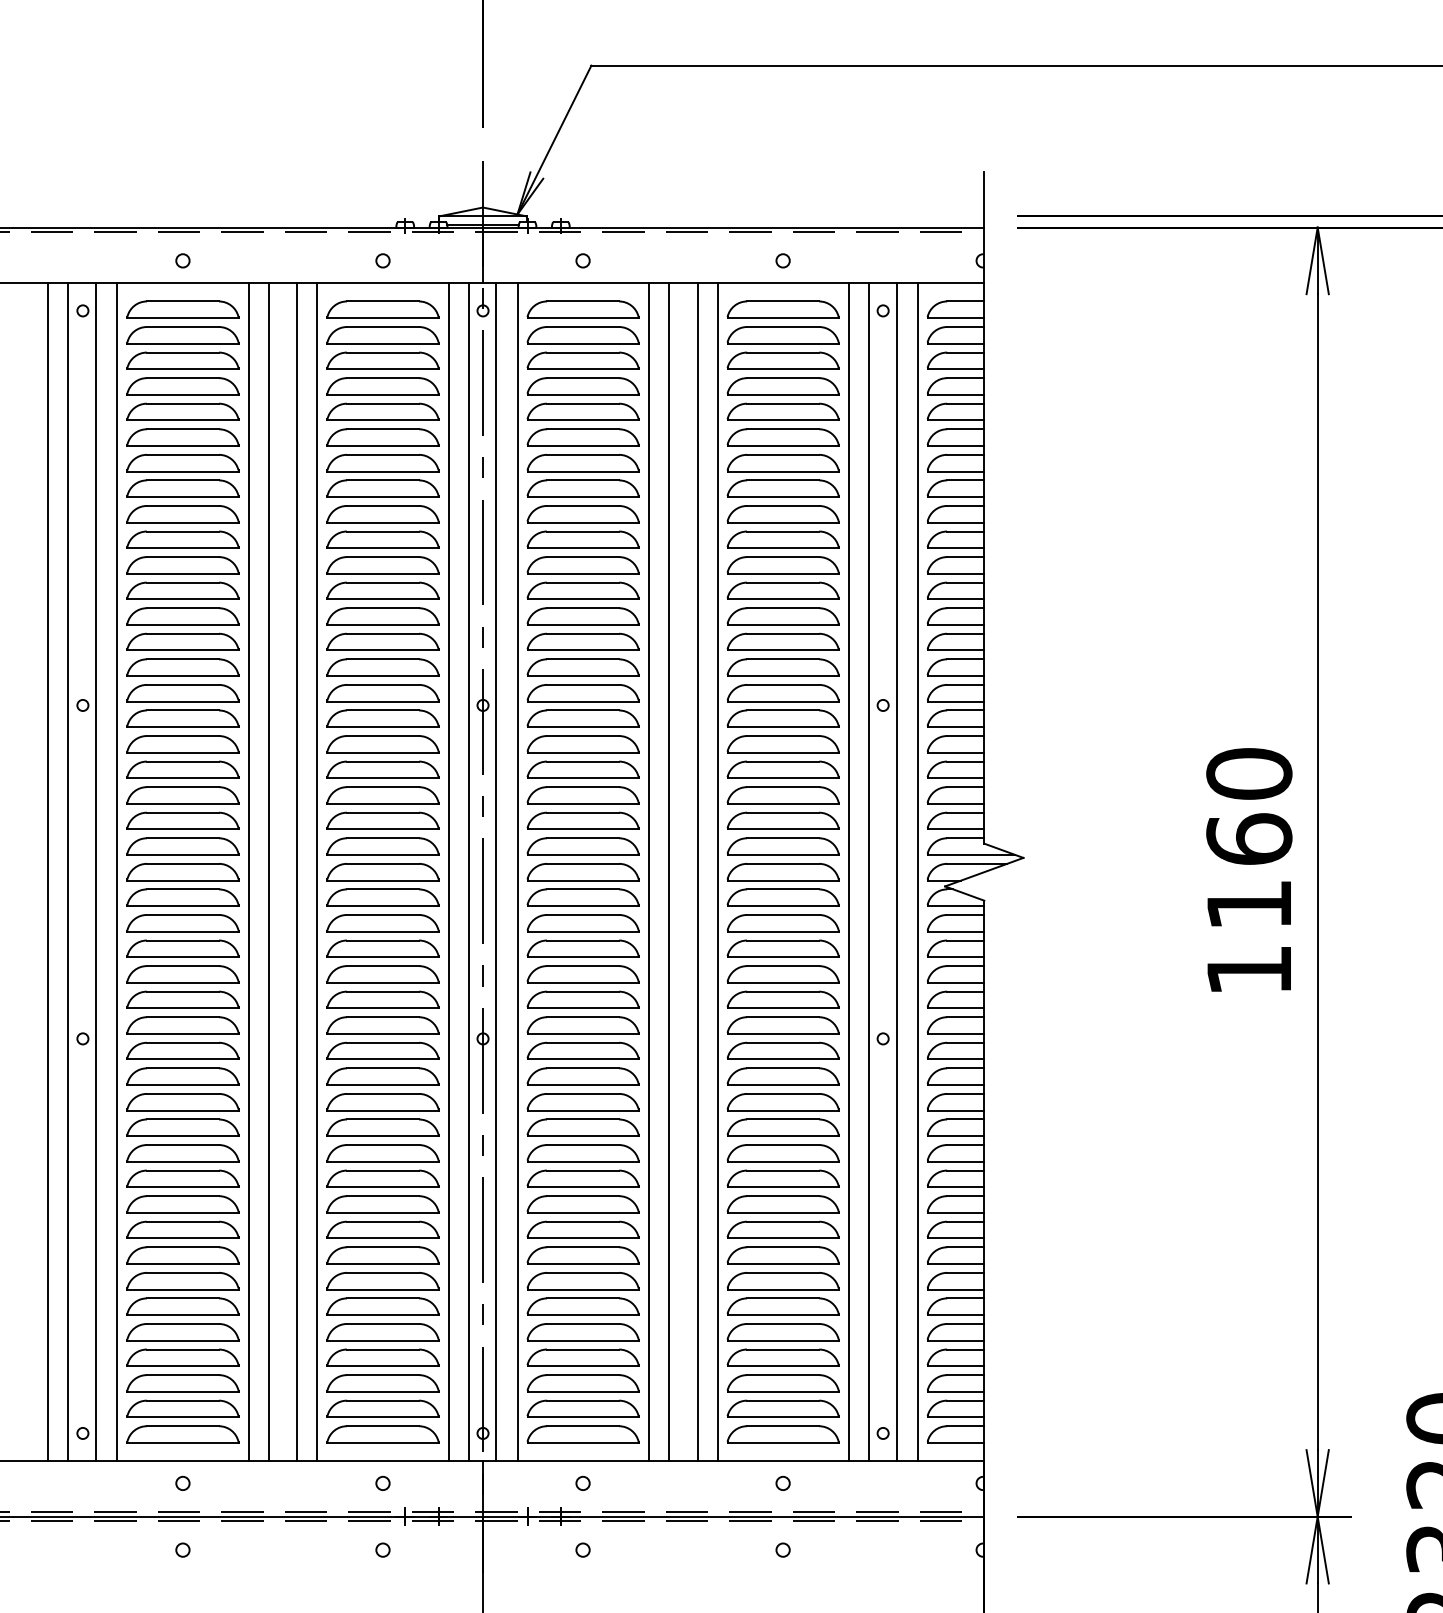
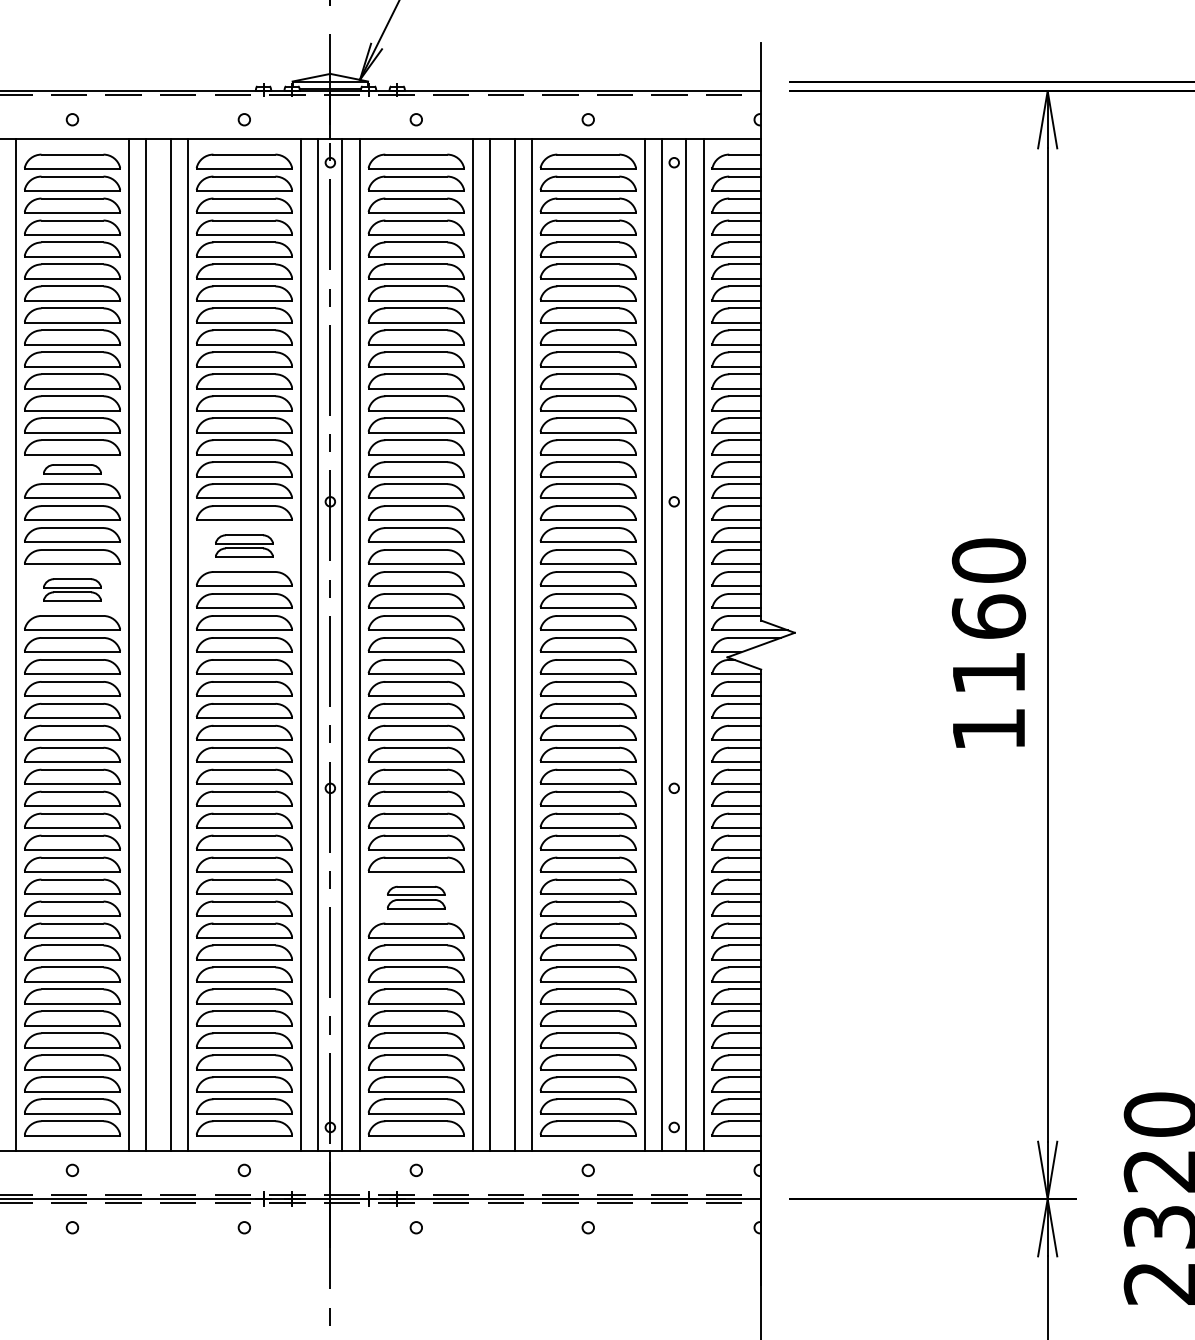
part: (182, 667) -> (72, 469), size x0.6
part: (382, 756) -> (243, 545), size x0.6
part: (182, 807) -> (72, 589), size x0.6
part: (582, 1165) -> (415, 897), size x0.6

